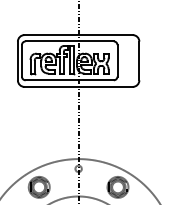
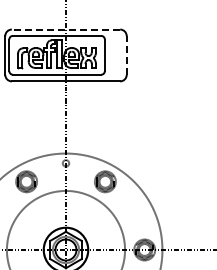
line: (78, 35) -> (65, 29), solid -> dashed
line: (139, 60) -> (126, 54), solid -> dashed

